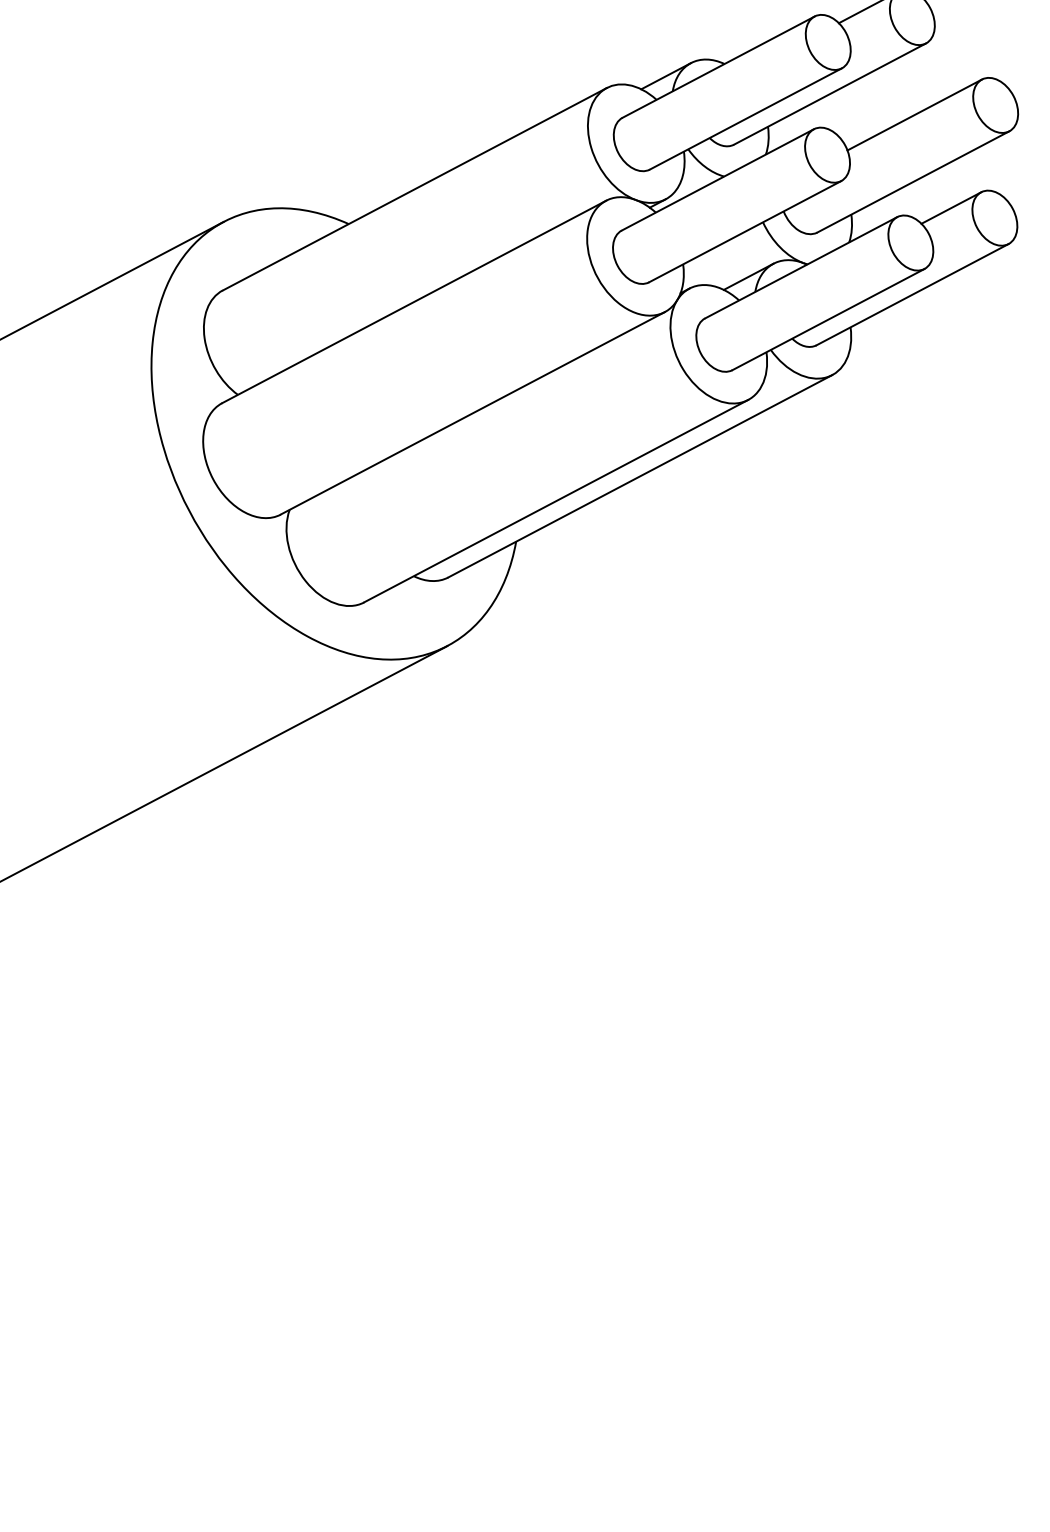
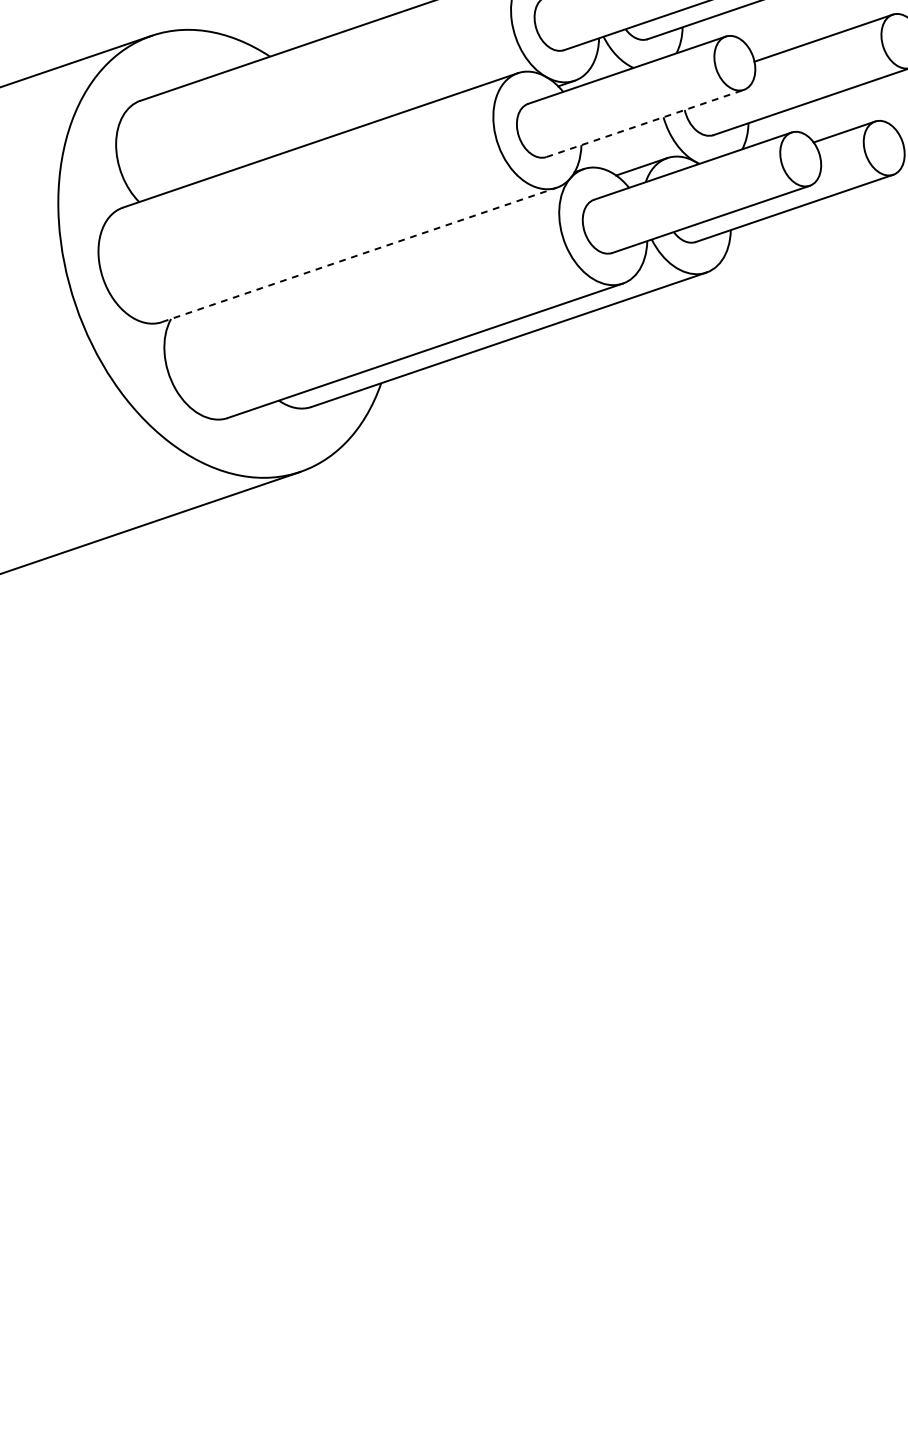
line: (745, 231) -> (645, 123), solid -> dashed
line: (473, 413) -> (360, 255), solid -> dashed

